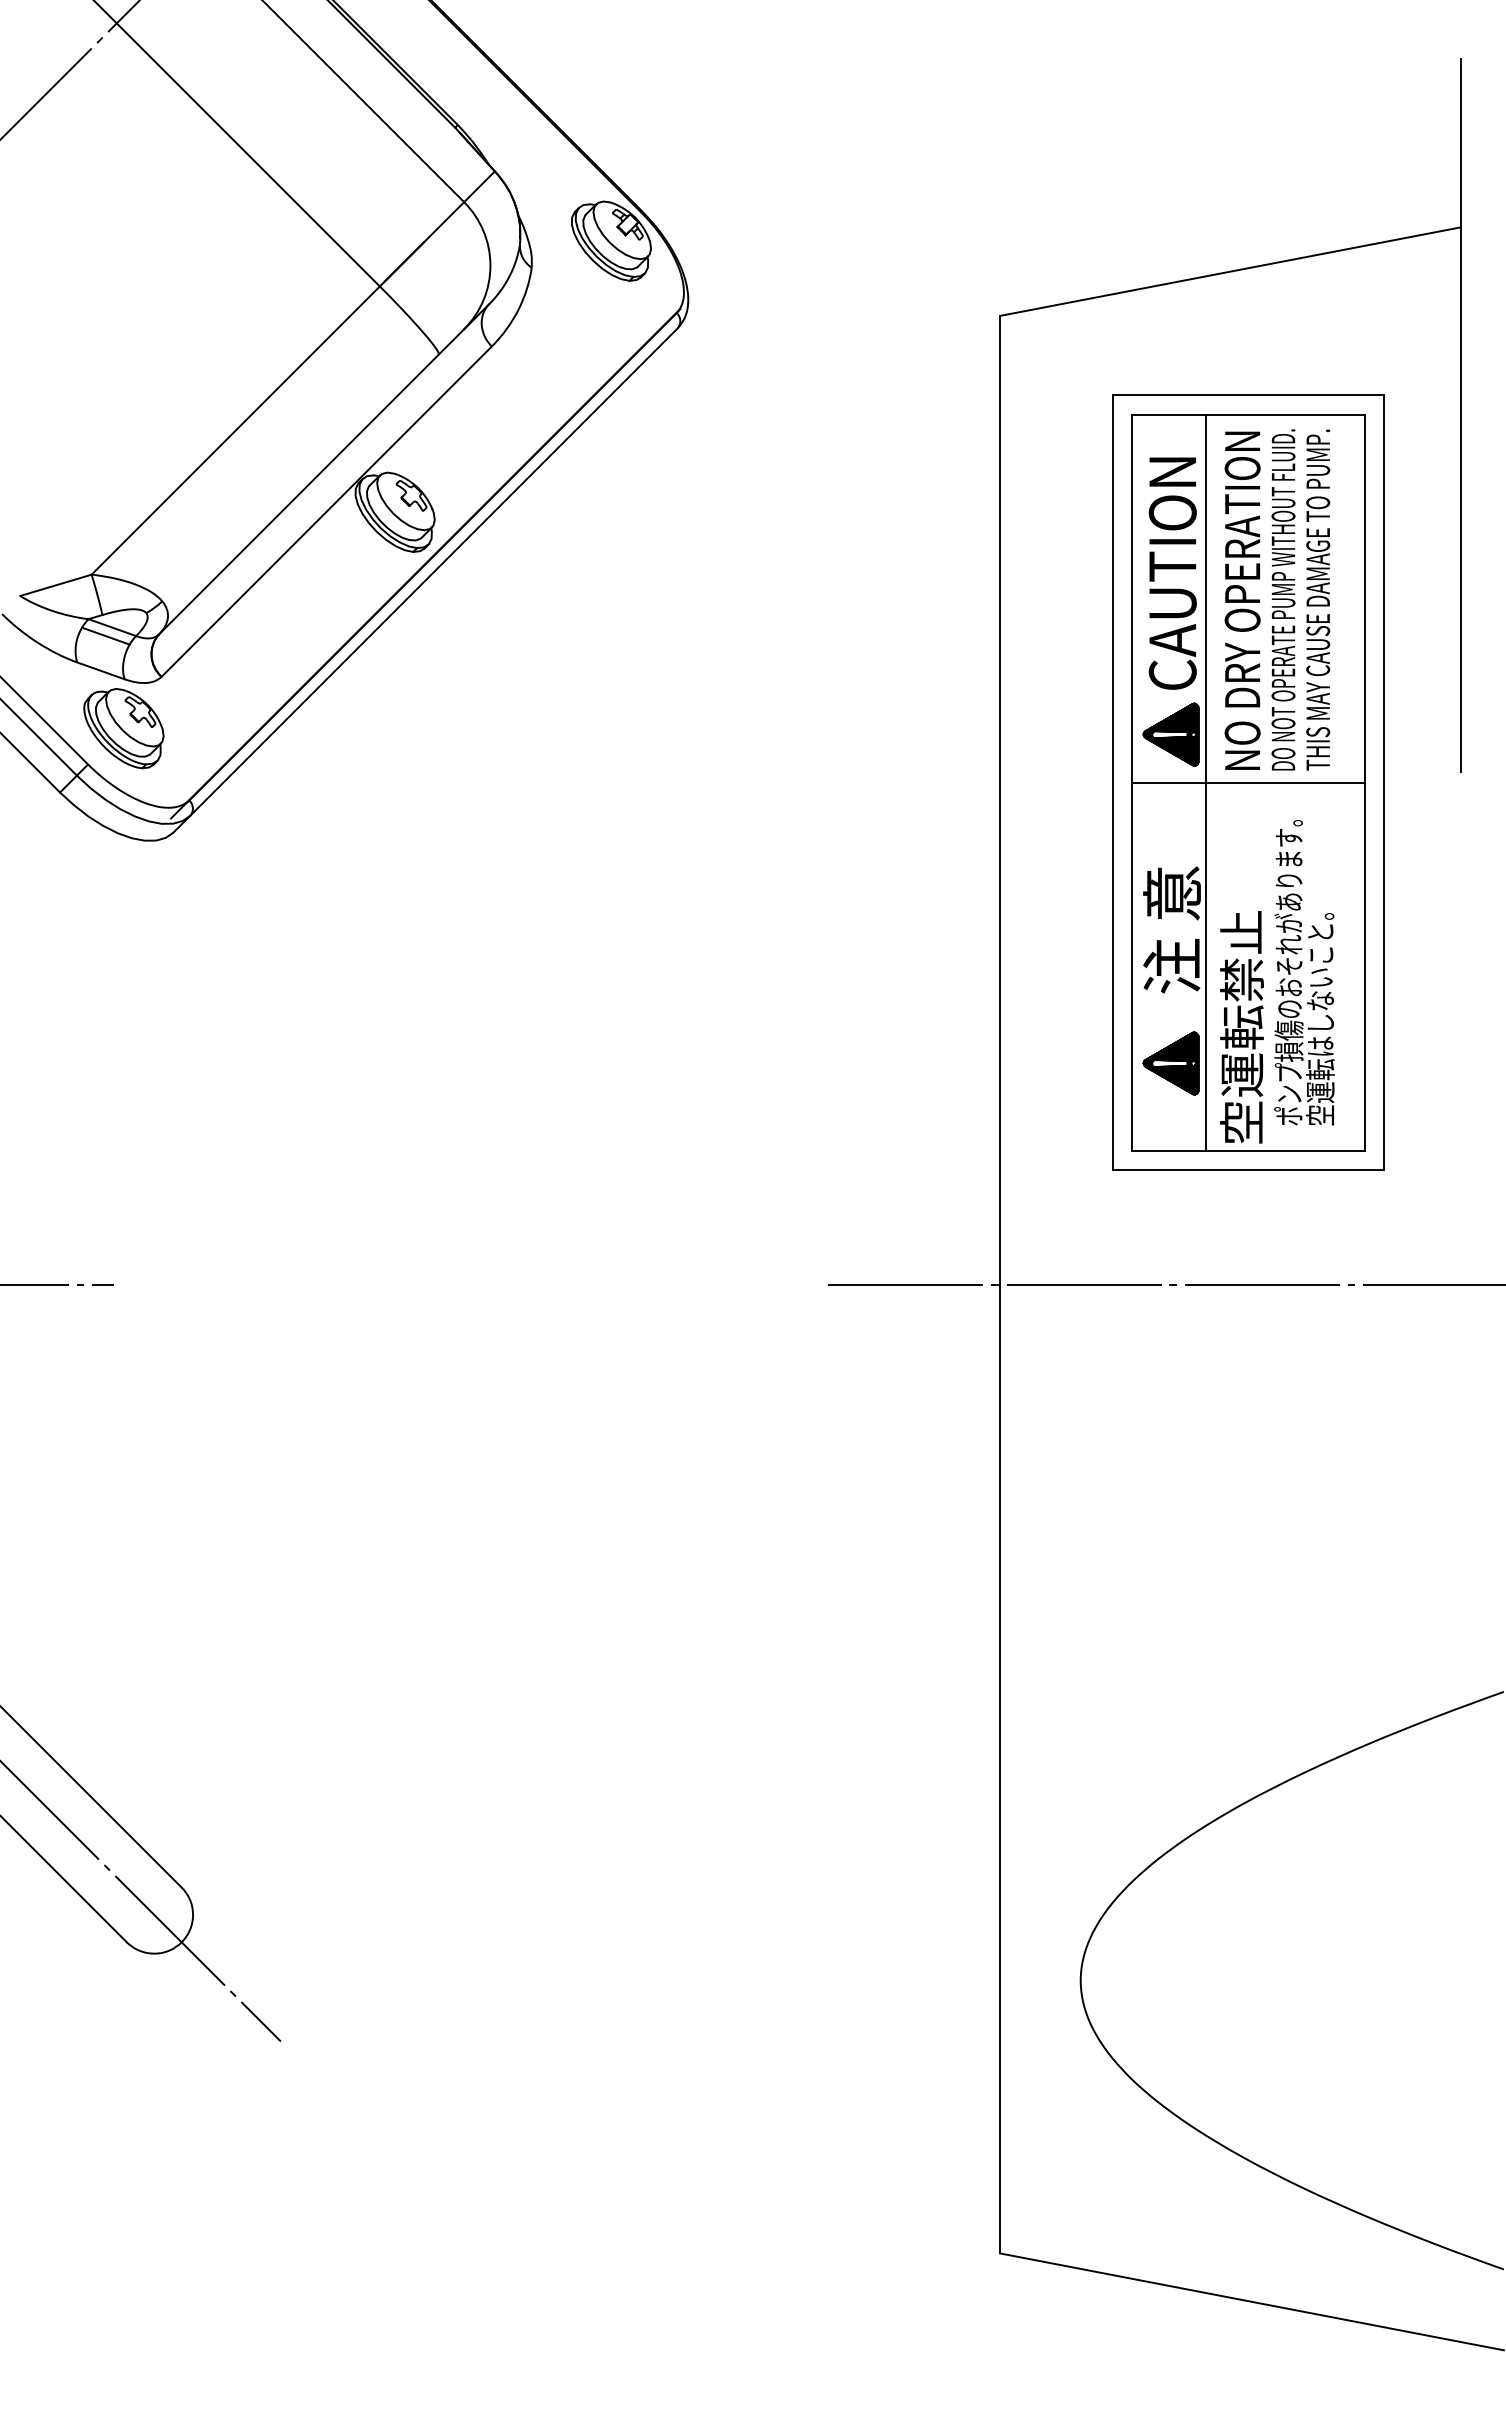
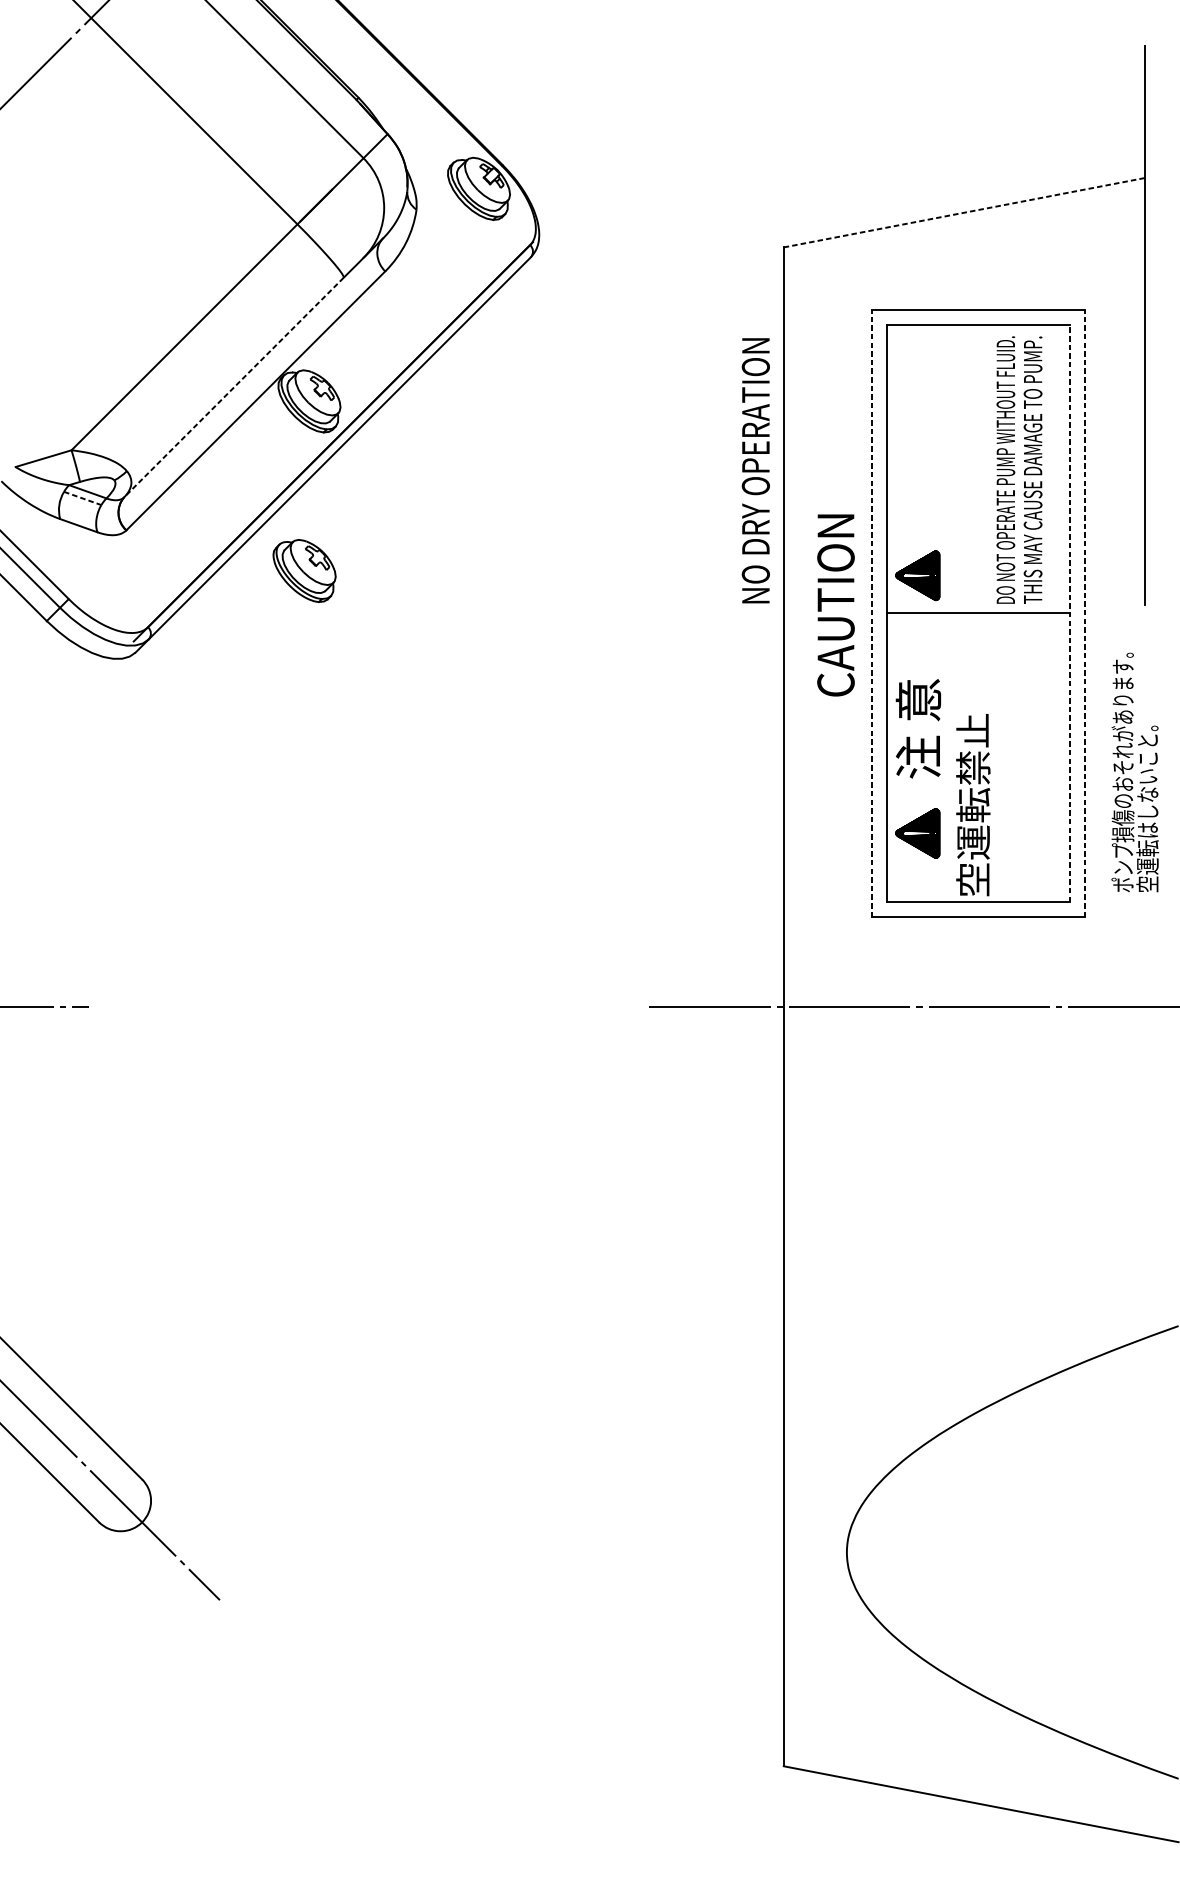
line: (1229, 271) -> (963, 212), solid -> dashed
line: (298, 494) -> (233, 387), solid -> dashed
text: (1172, 573) -> (835, 605), moved
text: (1242, 600) -> (755, 470), moved
line: (106, 636) -> (83, 498), solid -> dashed
part: (123, 728) -> (304, 570), moved
line: (1113, 782) -> (872, 613), solid -> dashed
line: (1206, 782) -> (945, 613), removed
line: (1364, 782) -> (1069, 613), solid -> dashed
line: (1384, 782) -> (1085, 613), solid -> dashed
text: (1304, 972) -> (1135, 772), moved

